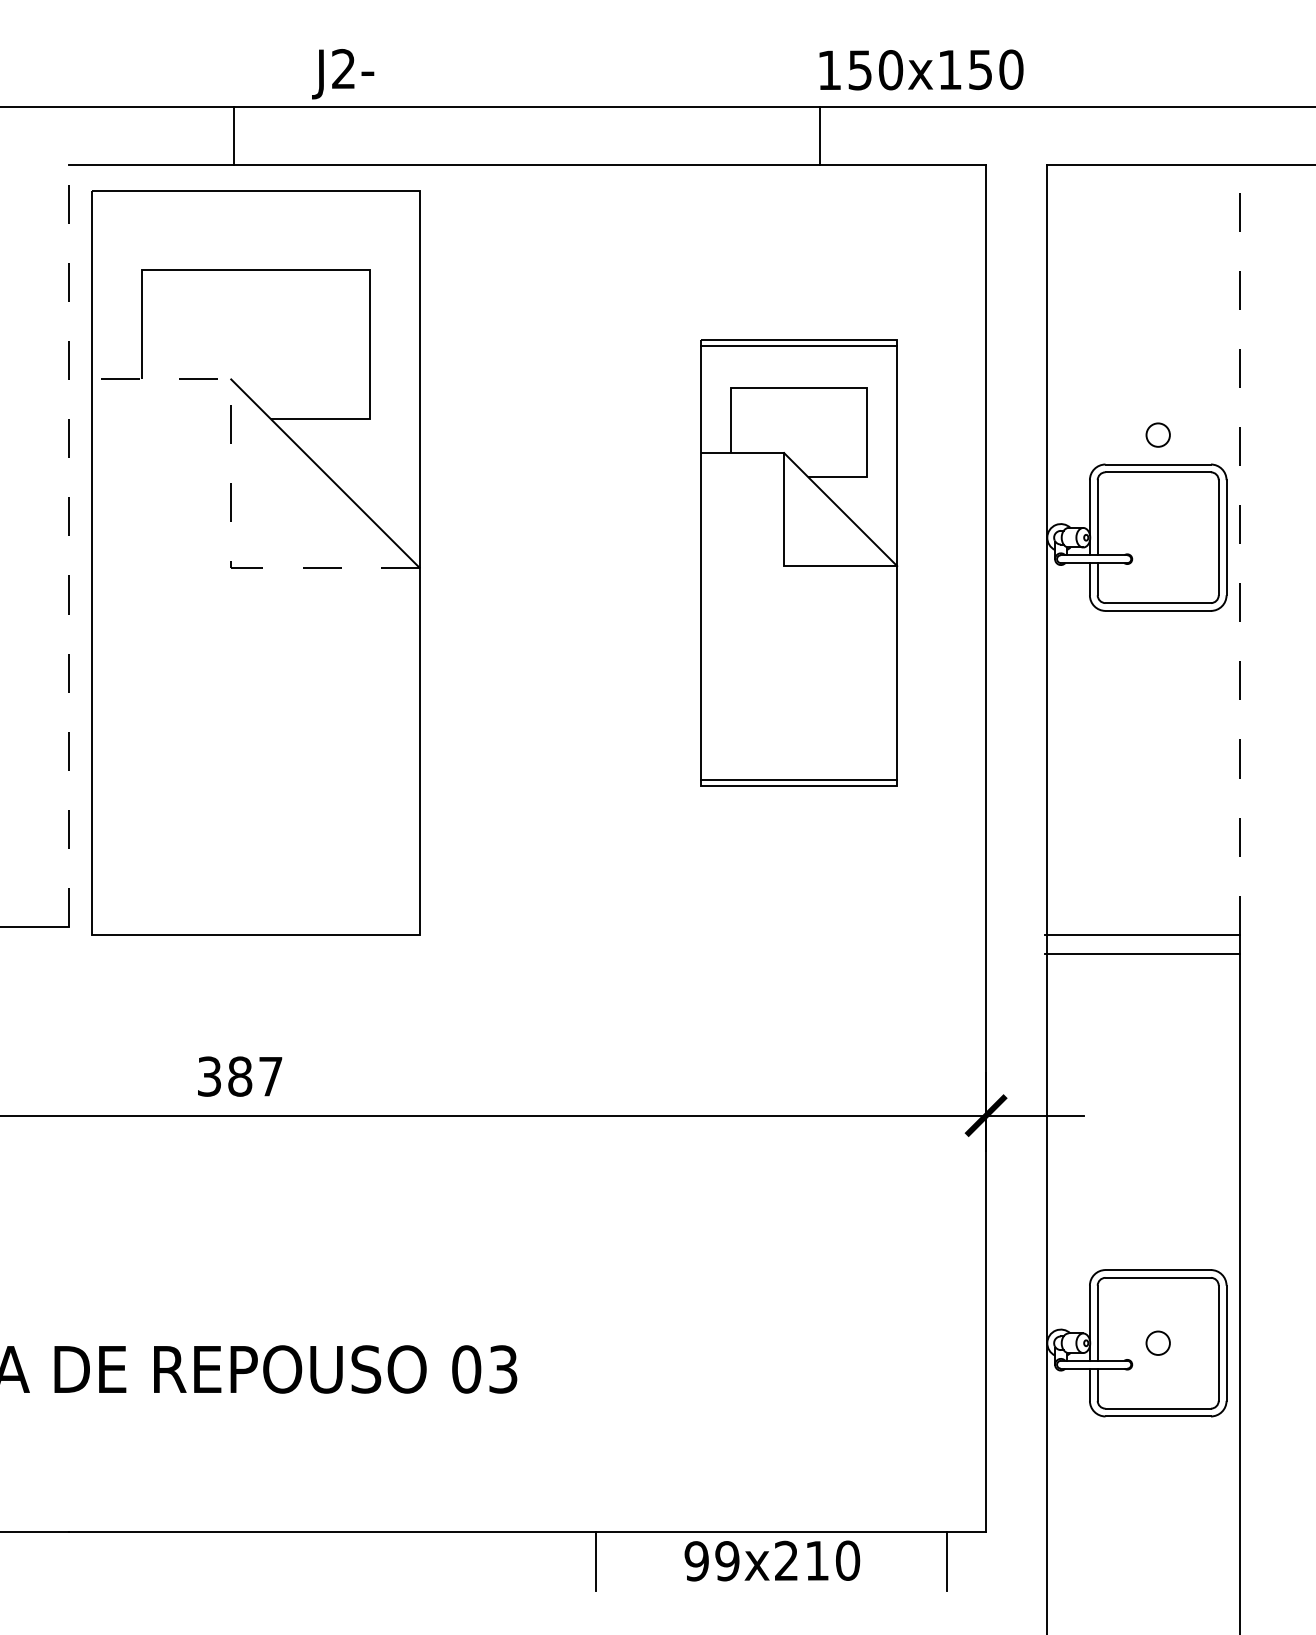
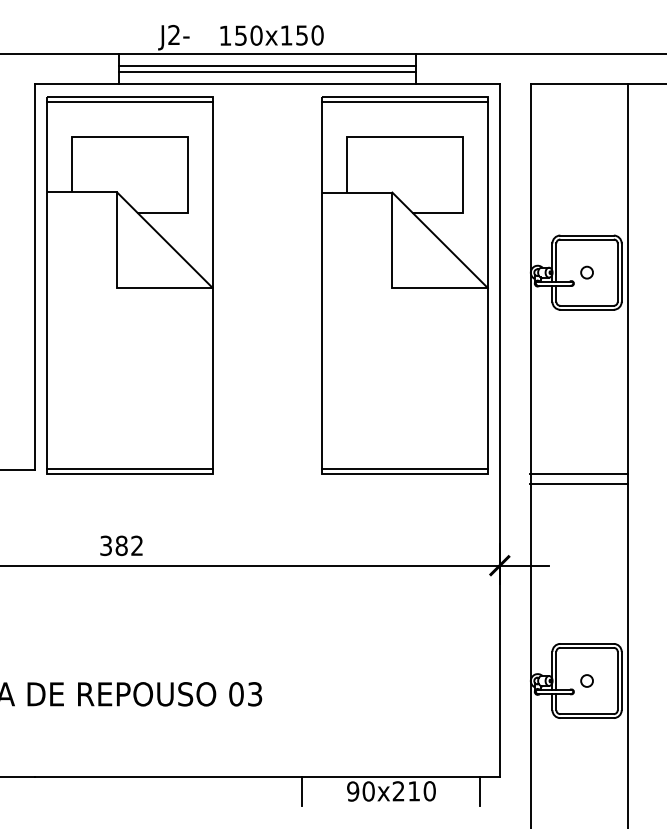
text: (920, 69) -> (271, 35), moved
line: (525, 131) -> (266, 66), added
line: (525, 142) -> (266, 72), added
line: (255, 200) -> (129, 101), added
circle: (1157, 434) -> (586, 272), moved
line: (231, 497) -> (117, 252), dashed -> solid
line: (68, 545) -> (34, 276), dashed -> solid
line: (1239, 549) -> (628, 278), dashed -> solid
part: (798, 563) -> (404, 285), size x1.67
line: (255, 924) -> (129, 468), added
text: (269, 1075) -> (136, 545), 387 -> 382
text: (727, 1561) -> (368, 791), 99x210 -> 90x210

